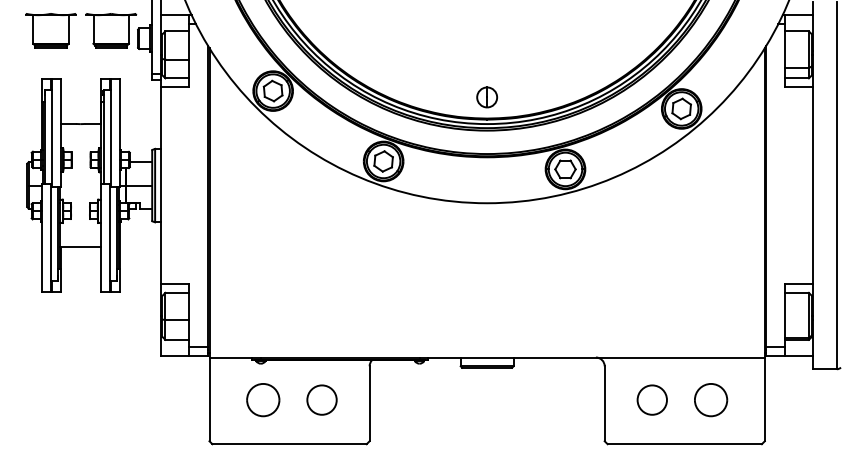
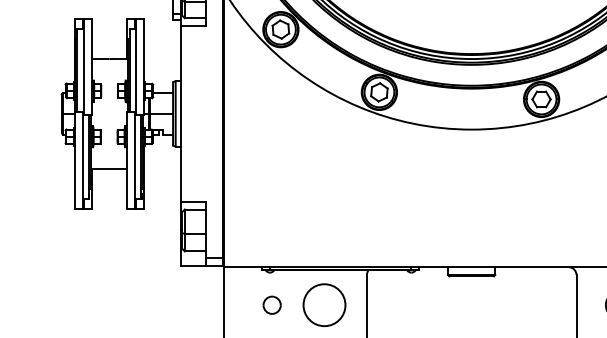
part: (487, 97) -> (472, 35), removed
circle: (321, 399) -> (324, 304), size x1.6
part: (263, 400) -> (272, 305), size x0.6

